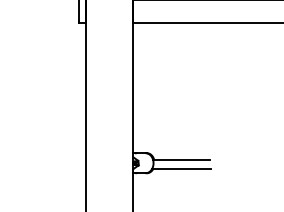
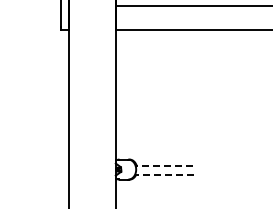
line: (181, 159) -> (164, 165), solid -> dashed
line: (181, 169) -> (164, 175), solid -> dashed

